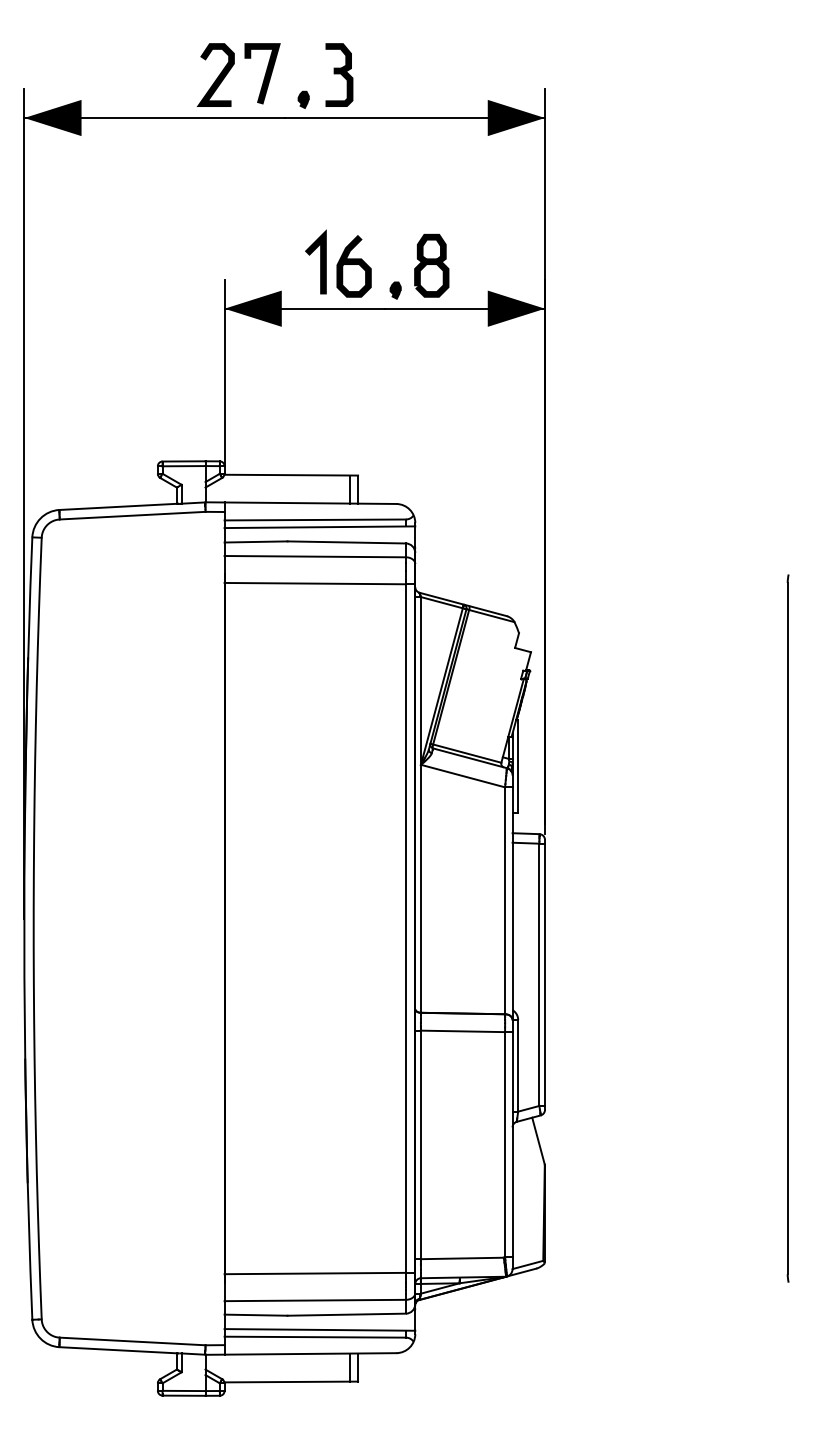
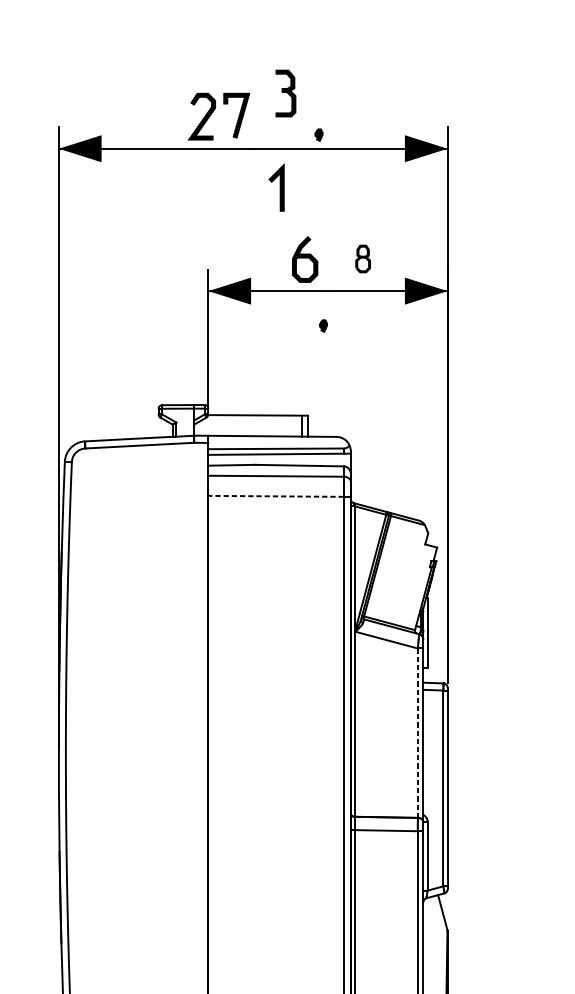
part: (339, 74) -> (285, 93), moved
part: (303, 99) -> (318, 134), moved
line: (320, 261) -> (280, 187), moved
part: (431, 265) -> (362, 258), size x0.6
part: (395, 290) -> (323, 326), moved
line: (315, 583) -> (276, 496), solid -> dashed
line: (505, 901) -> (418, 733), solid -> dashed

